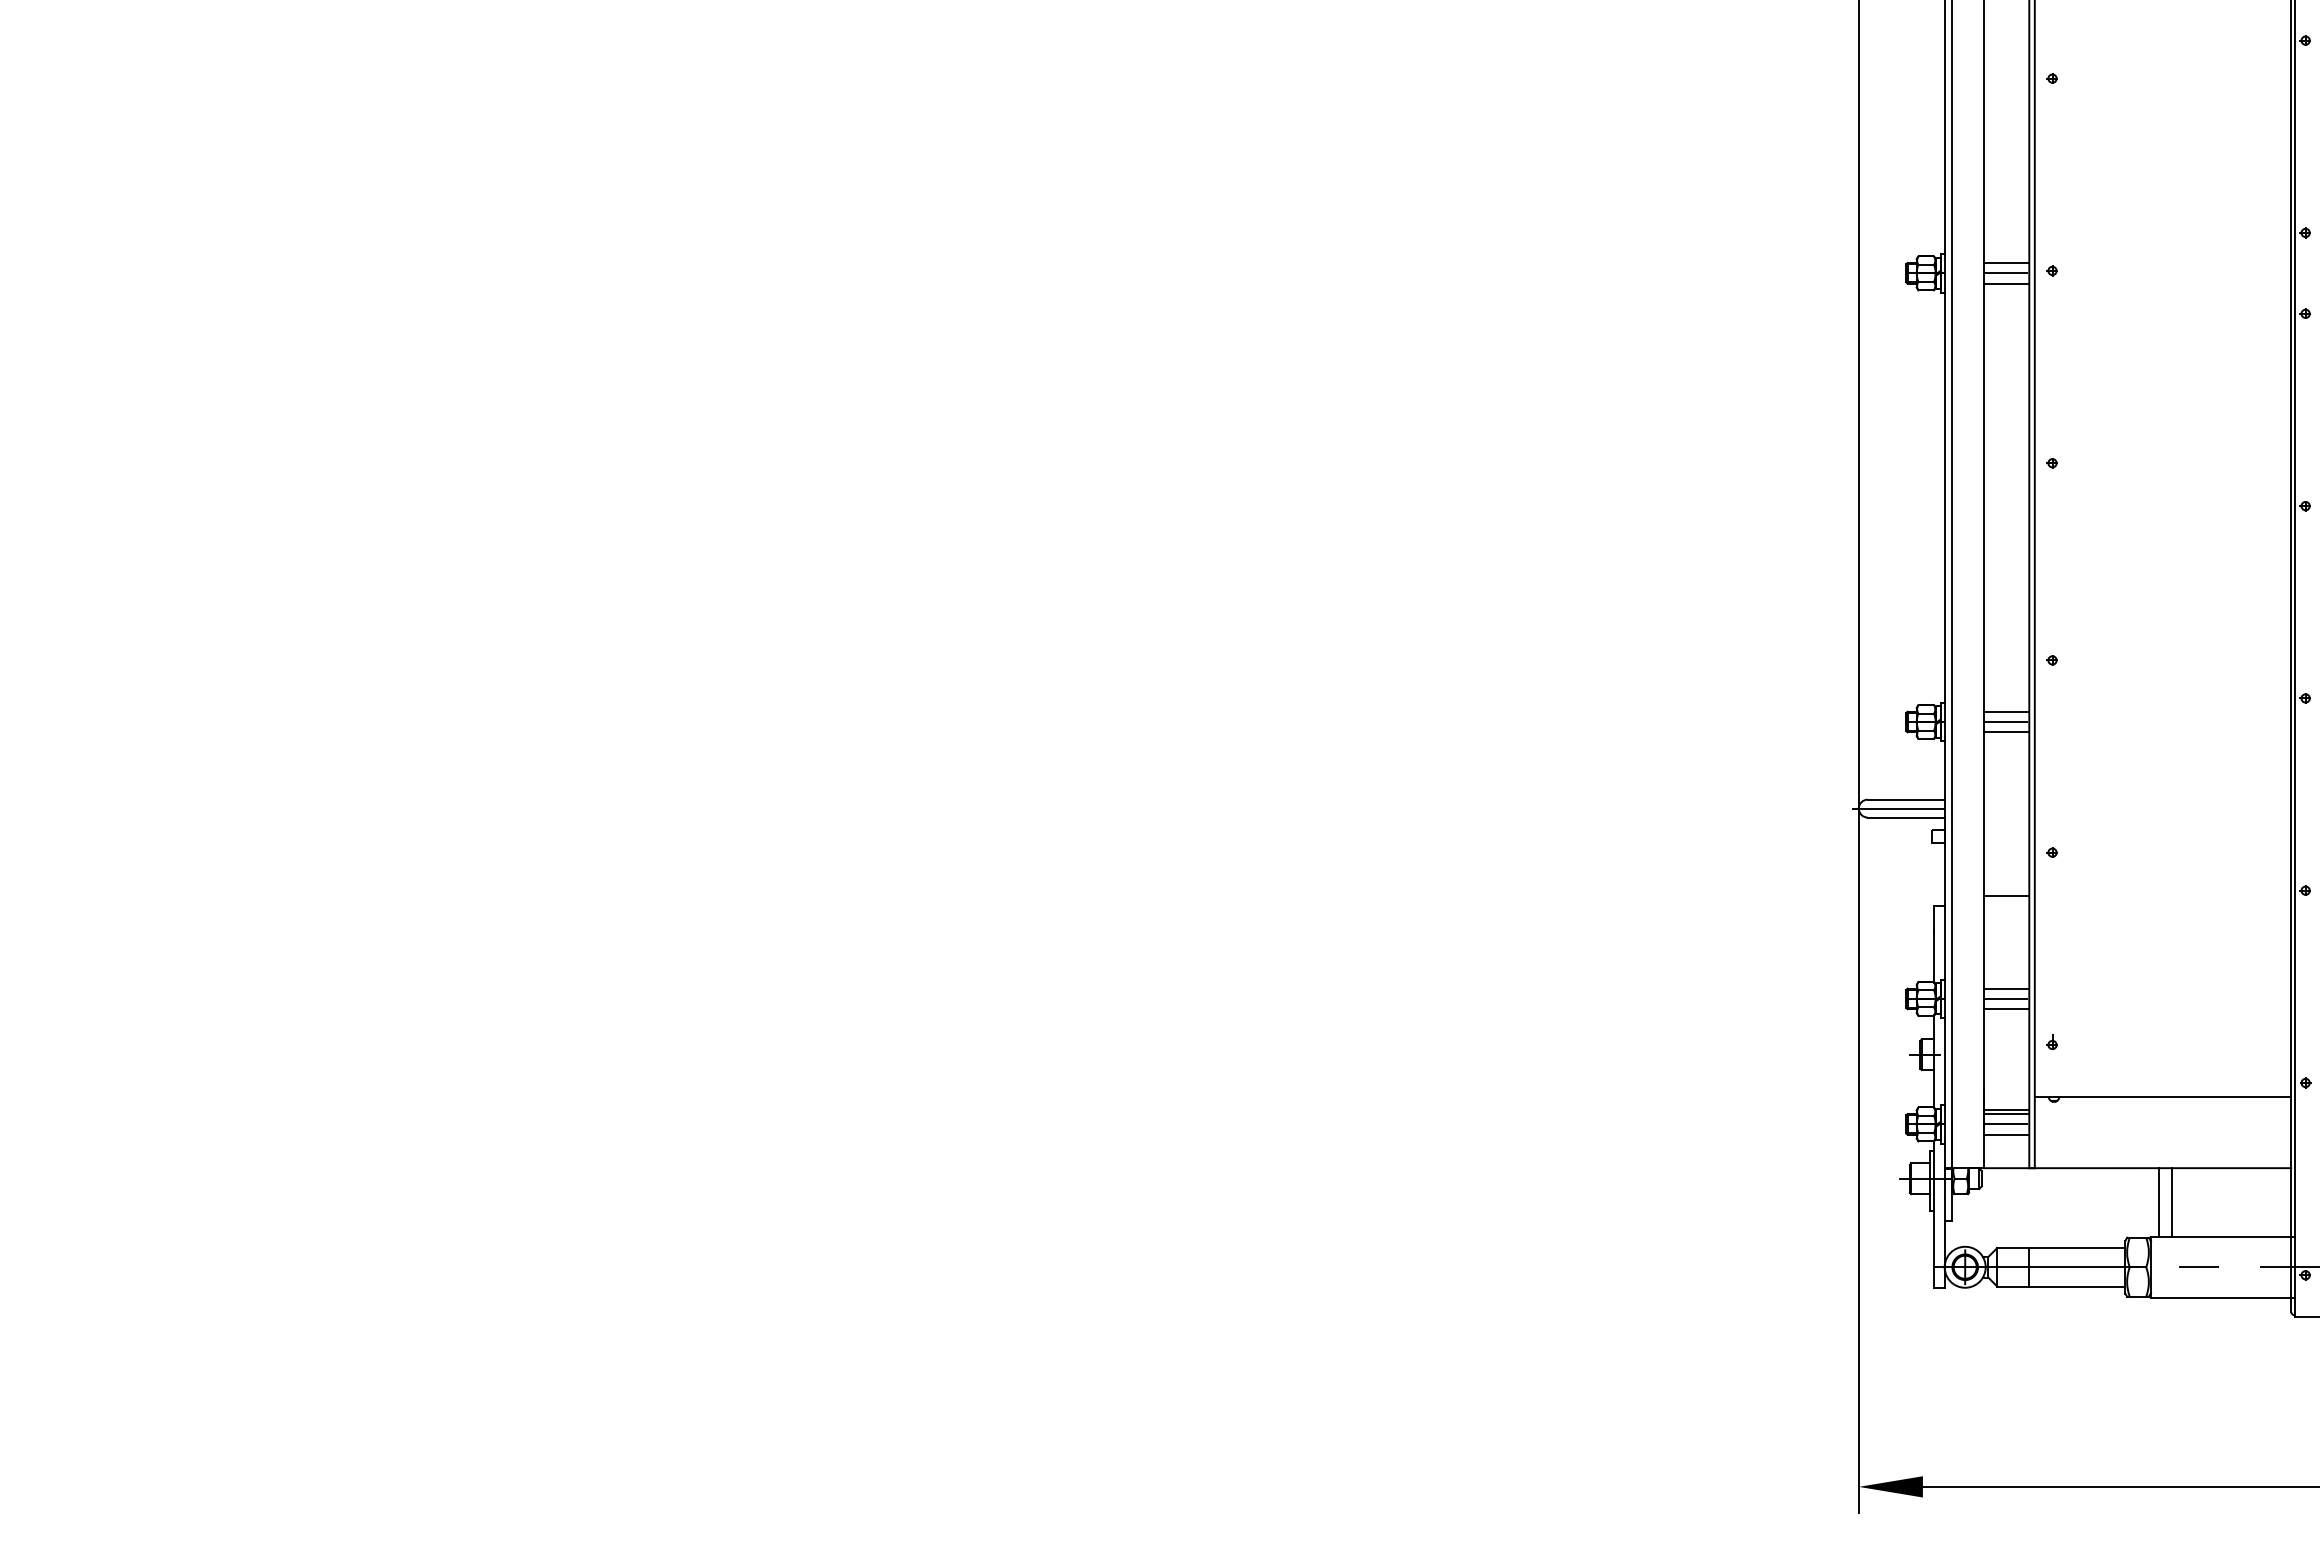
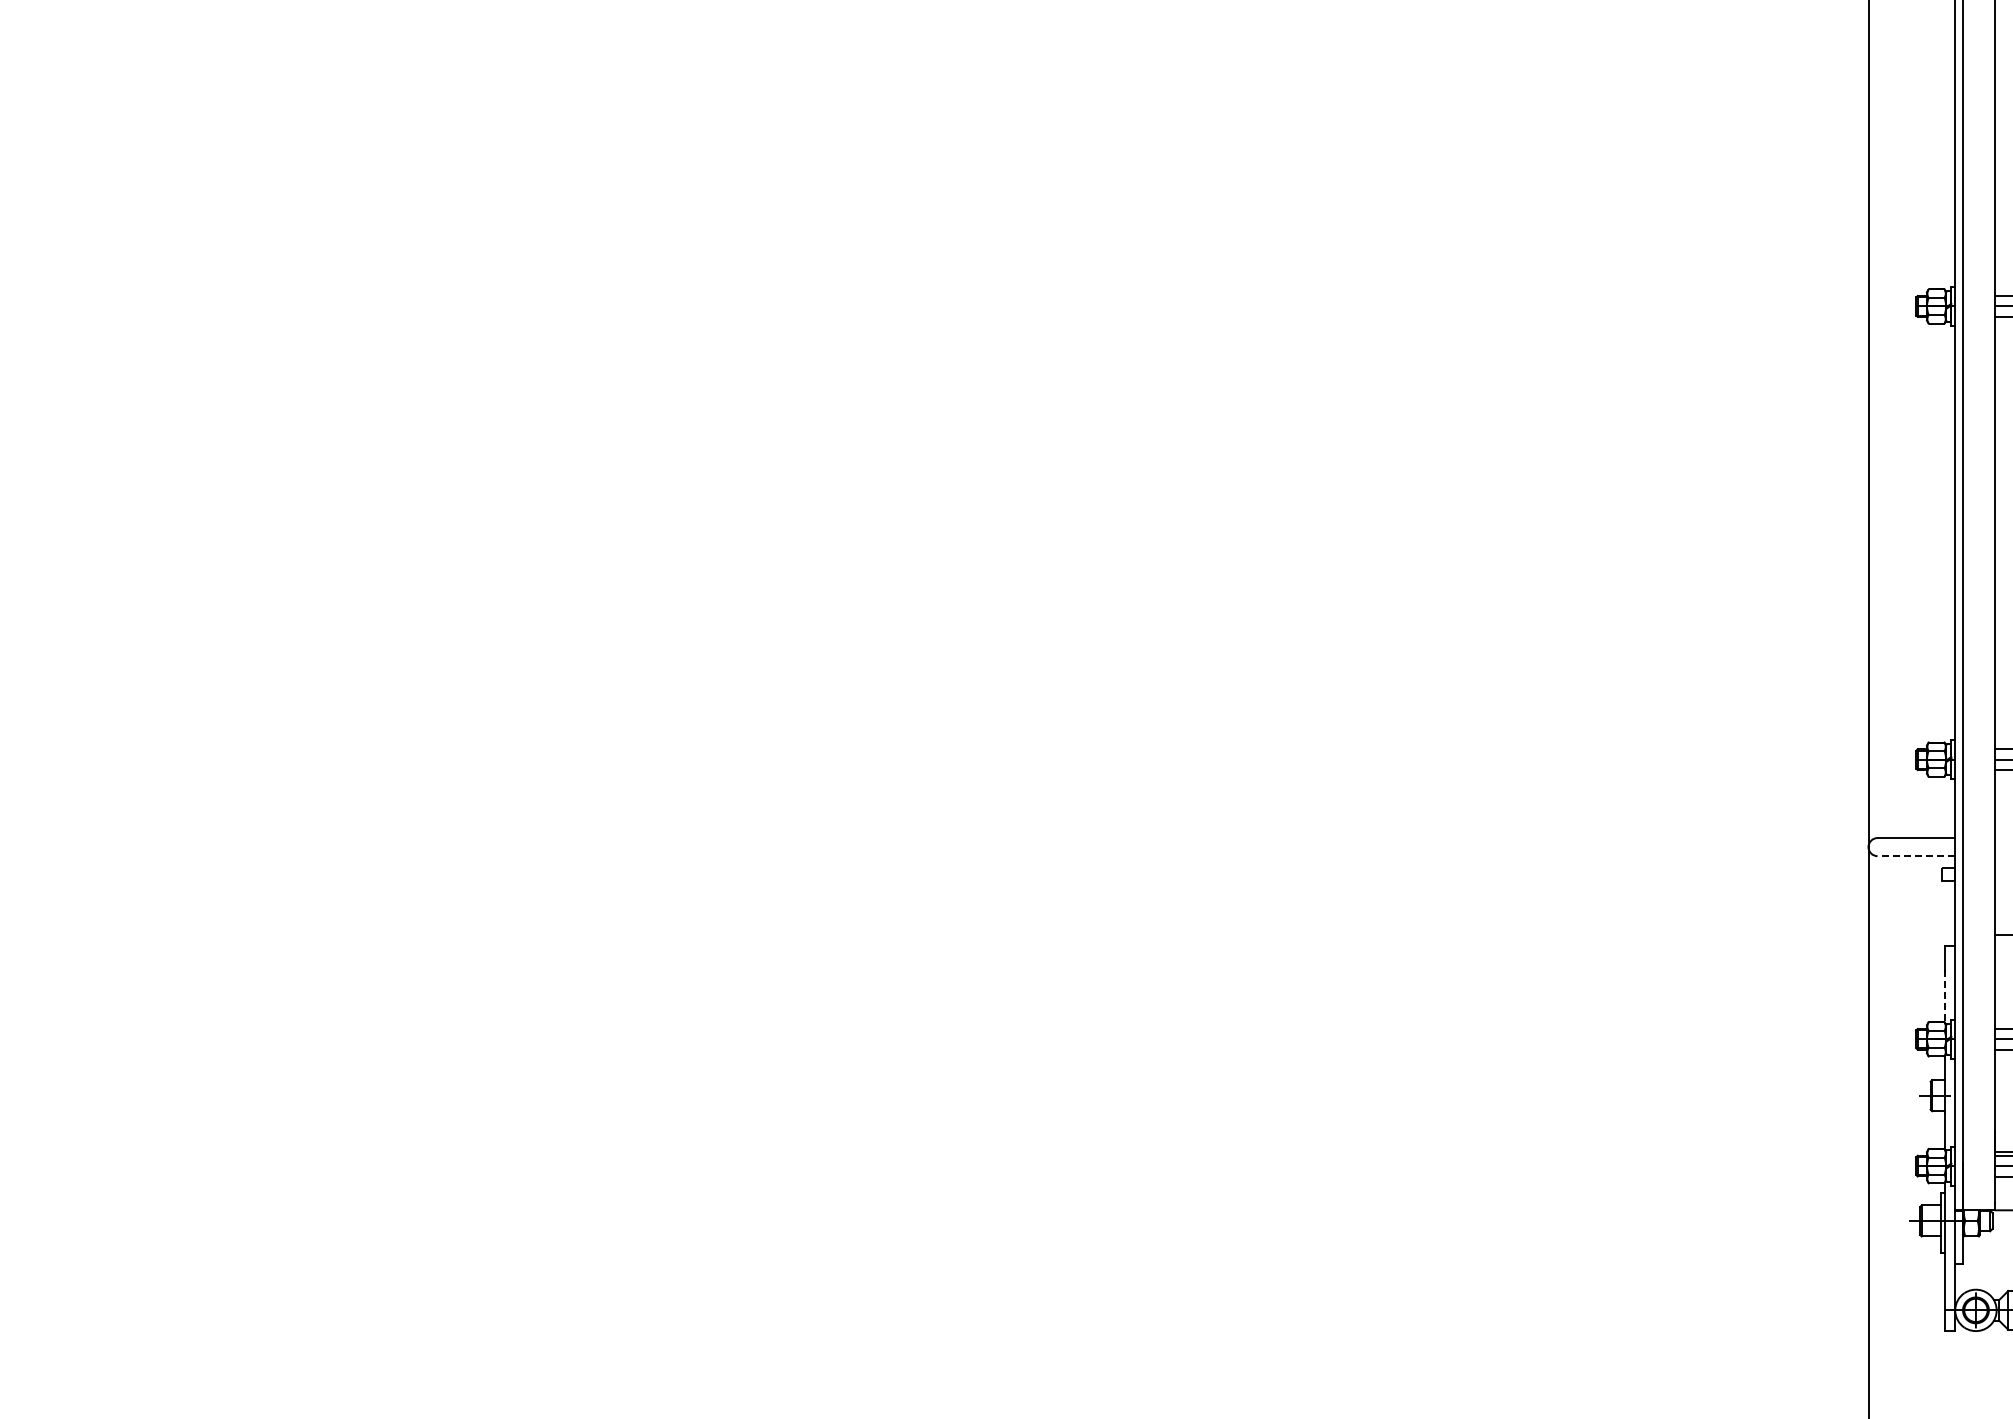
line: (1898, 808) -> (1908, 846), removed
line: (1905, 817) -> (1915, 856), solid -> dashed
line: (1934, 956) -> (1944, 996), solid -> dashed

